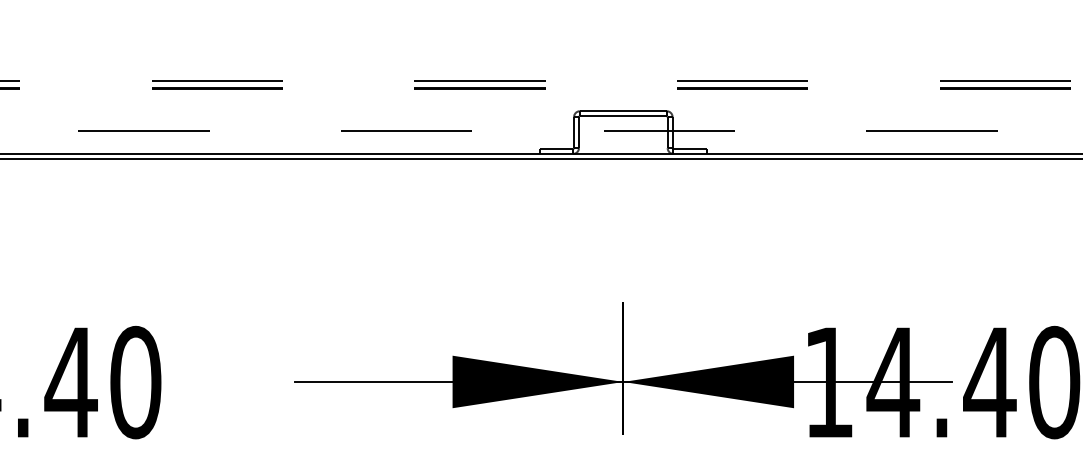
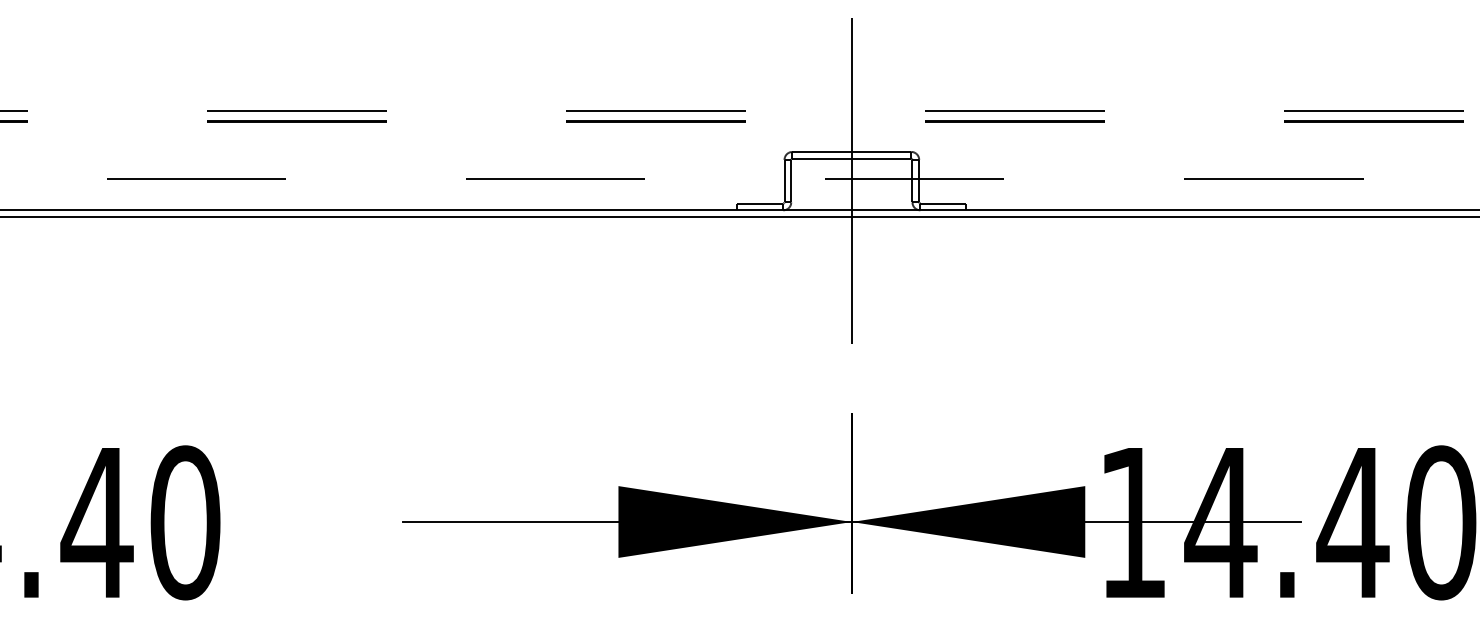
line: (623, 132) -> (852, 181), added

